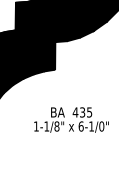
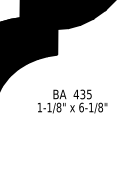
text: (101, 126) -> (100, 107), 6-1/0" -> 6-1/8"

